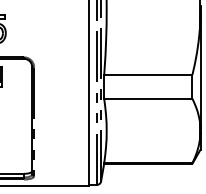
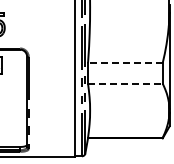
line: (147, 75) -> (124, 63), solid -> dashed
line: (148, 98) -> (125, 83), solid -> dashed

